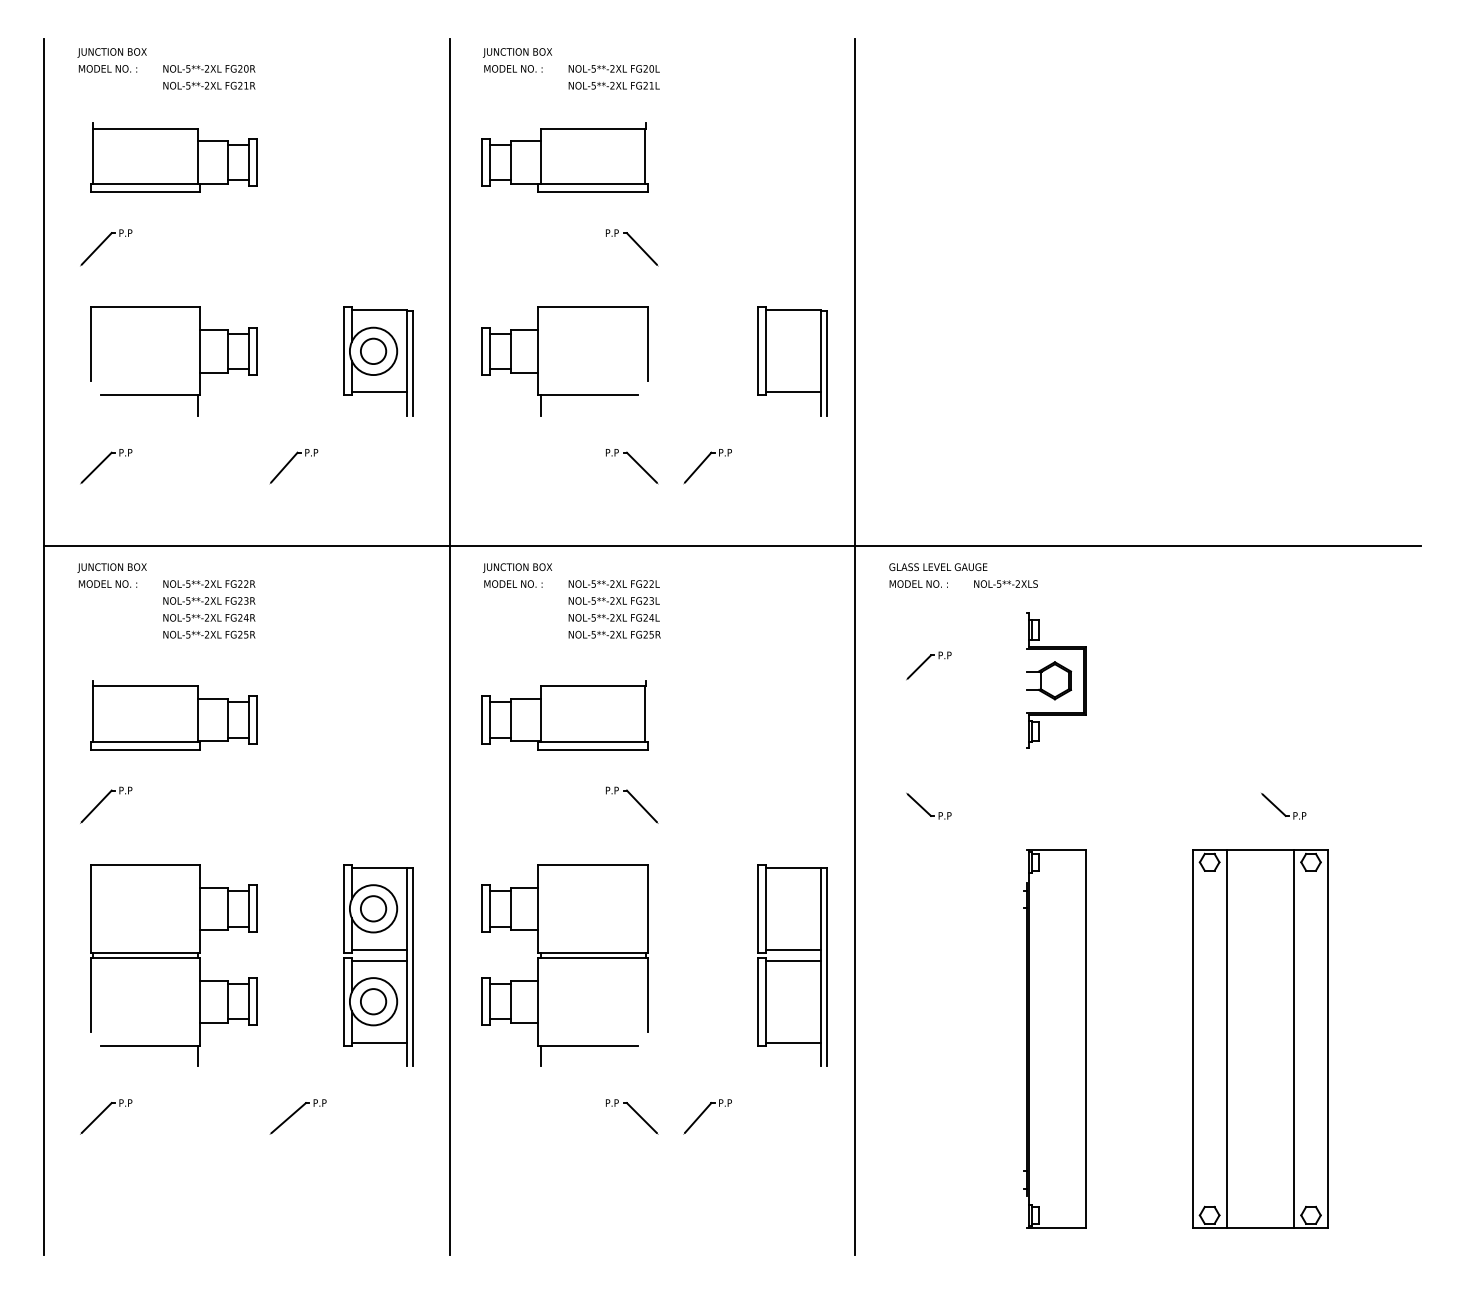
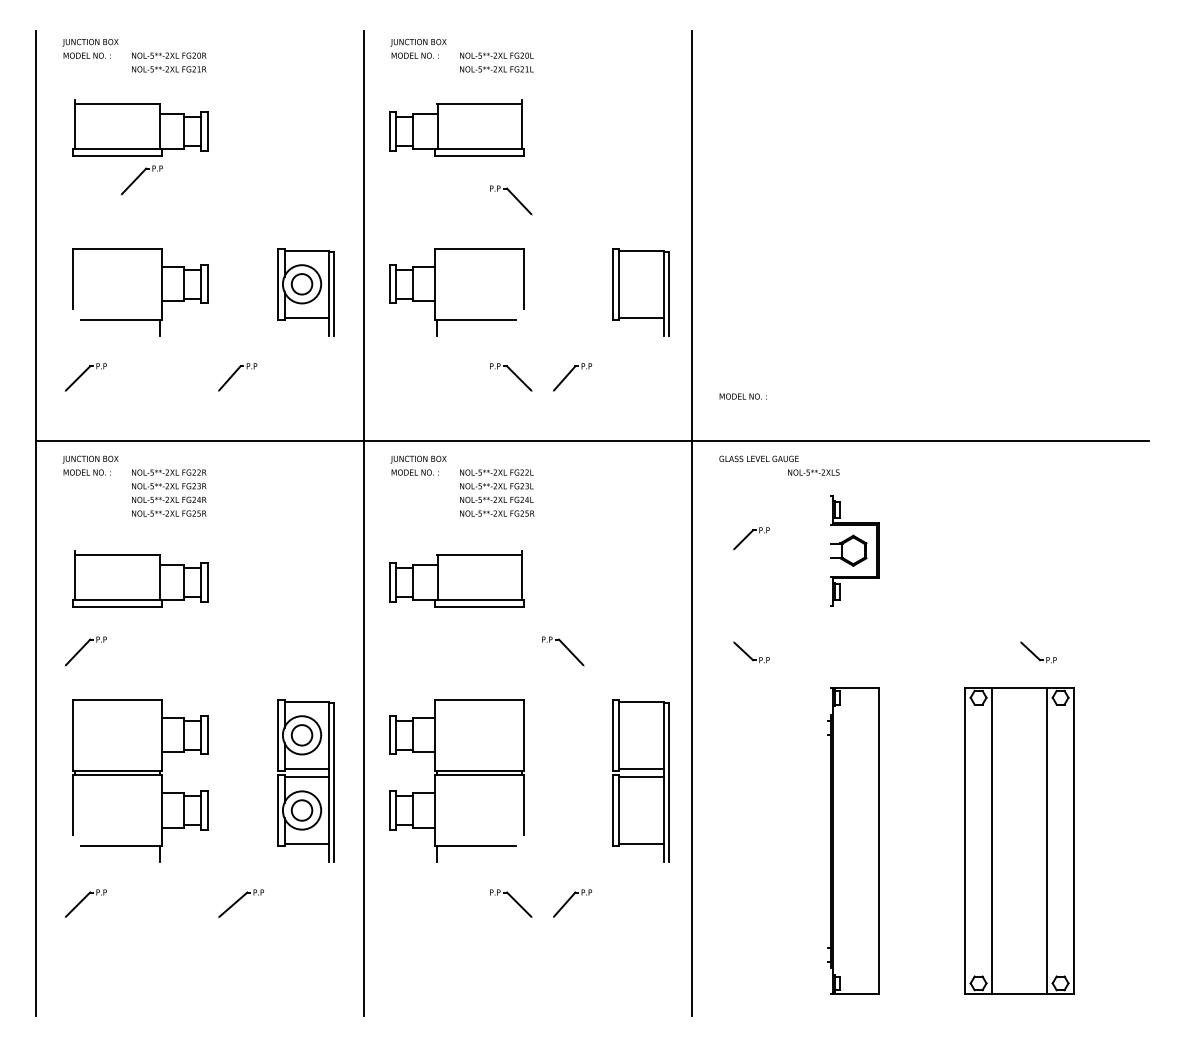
part: (105, 247) -> (141, 180), moved
text: (917, 583) -> (742, 396), moved
part: (632, 805) -> (563, 651), moved

